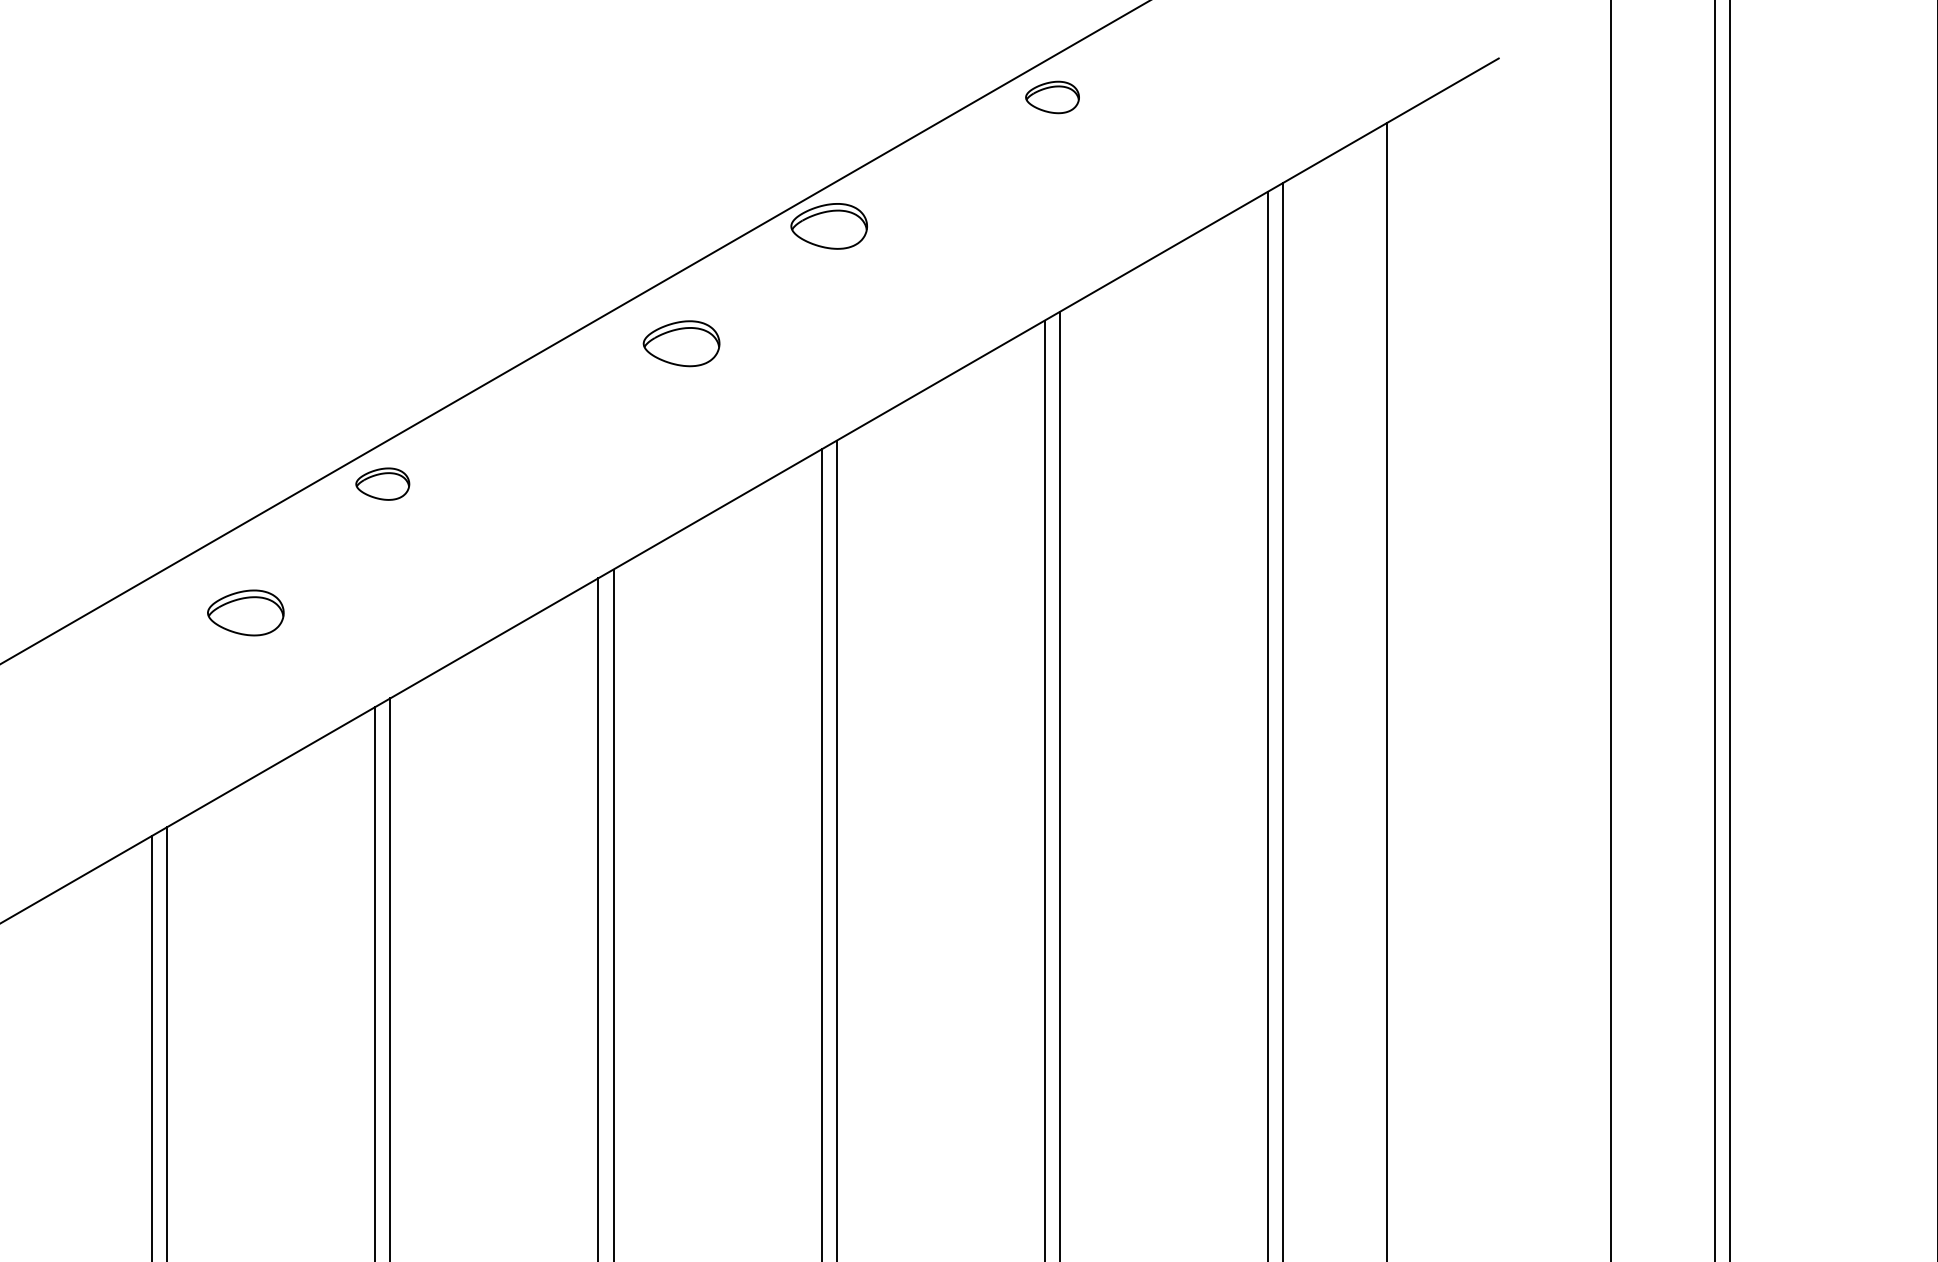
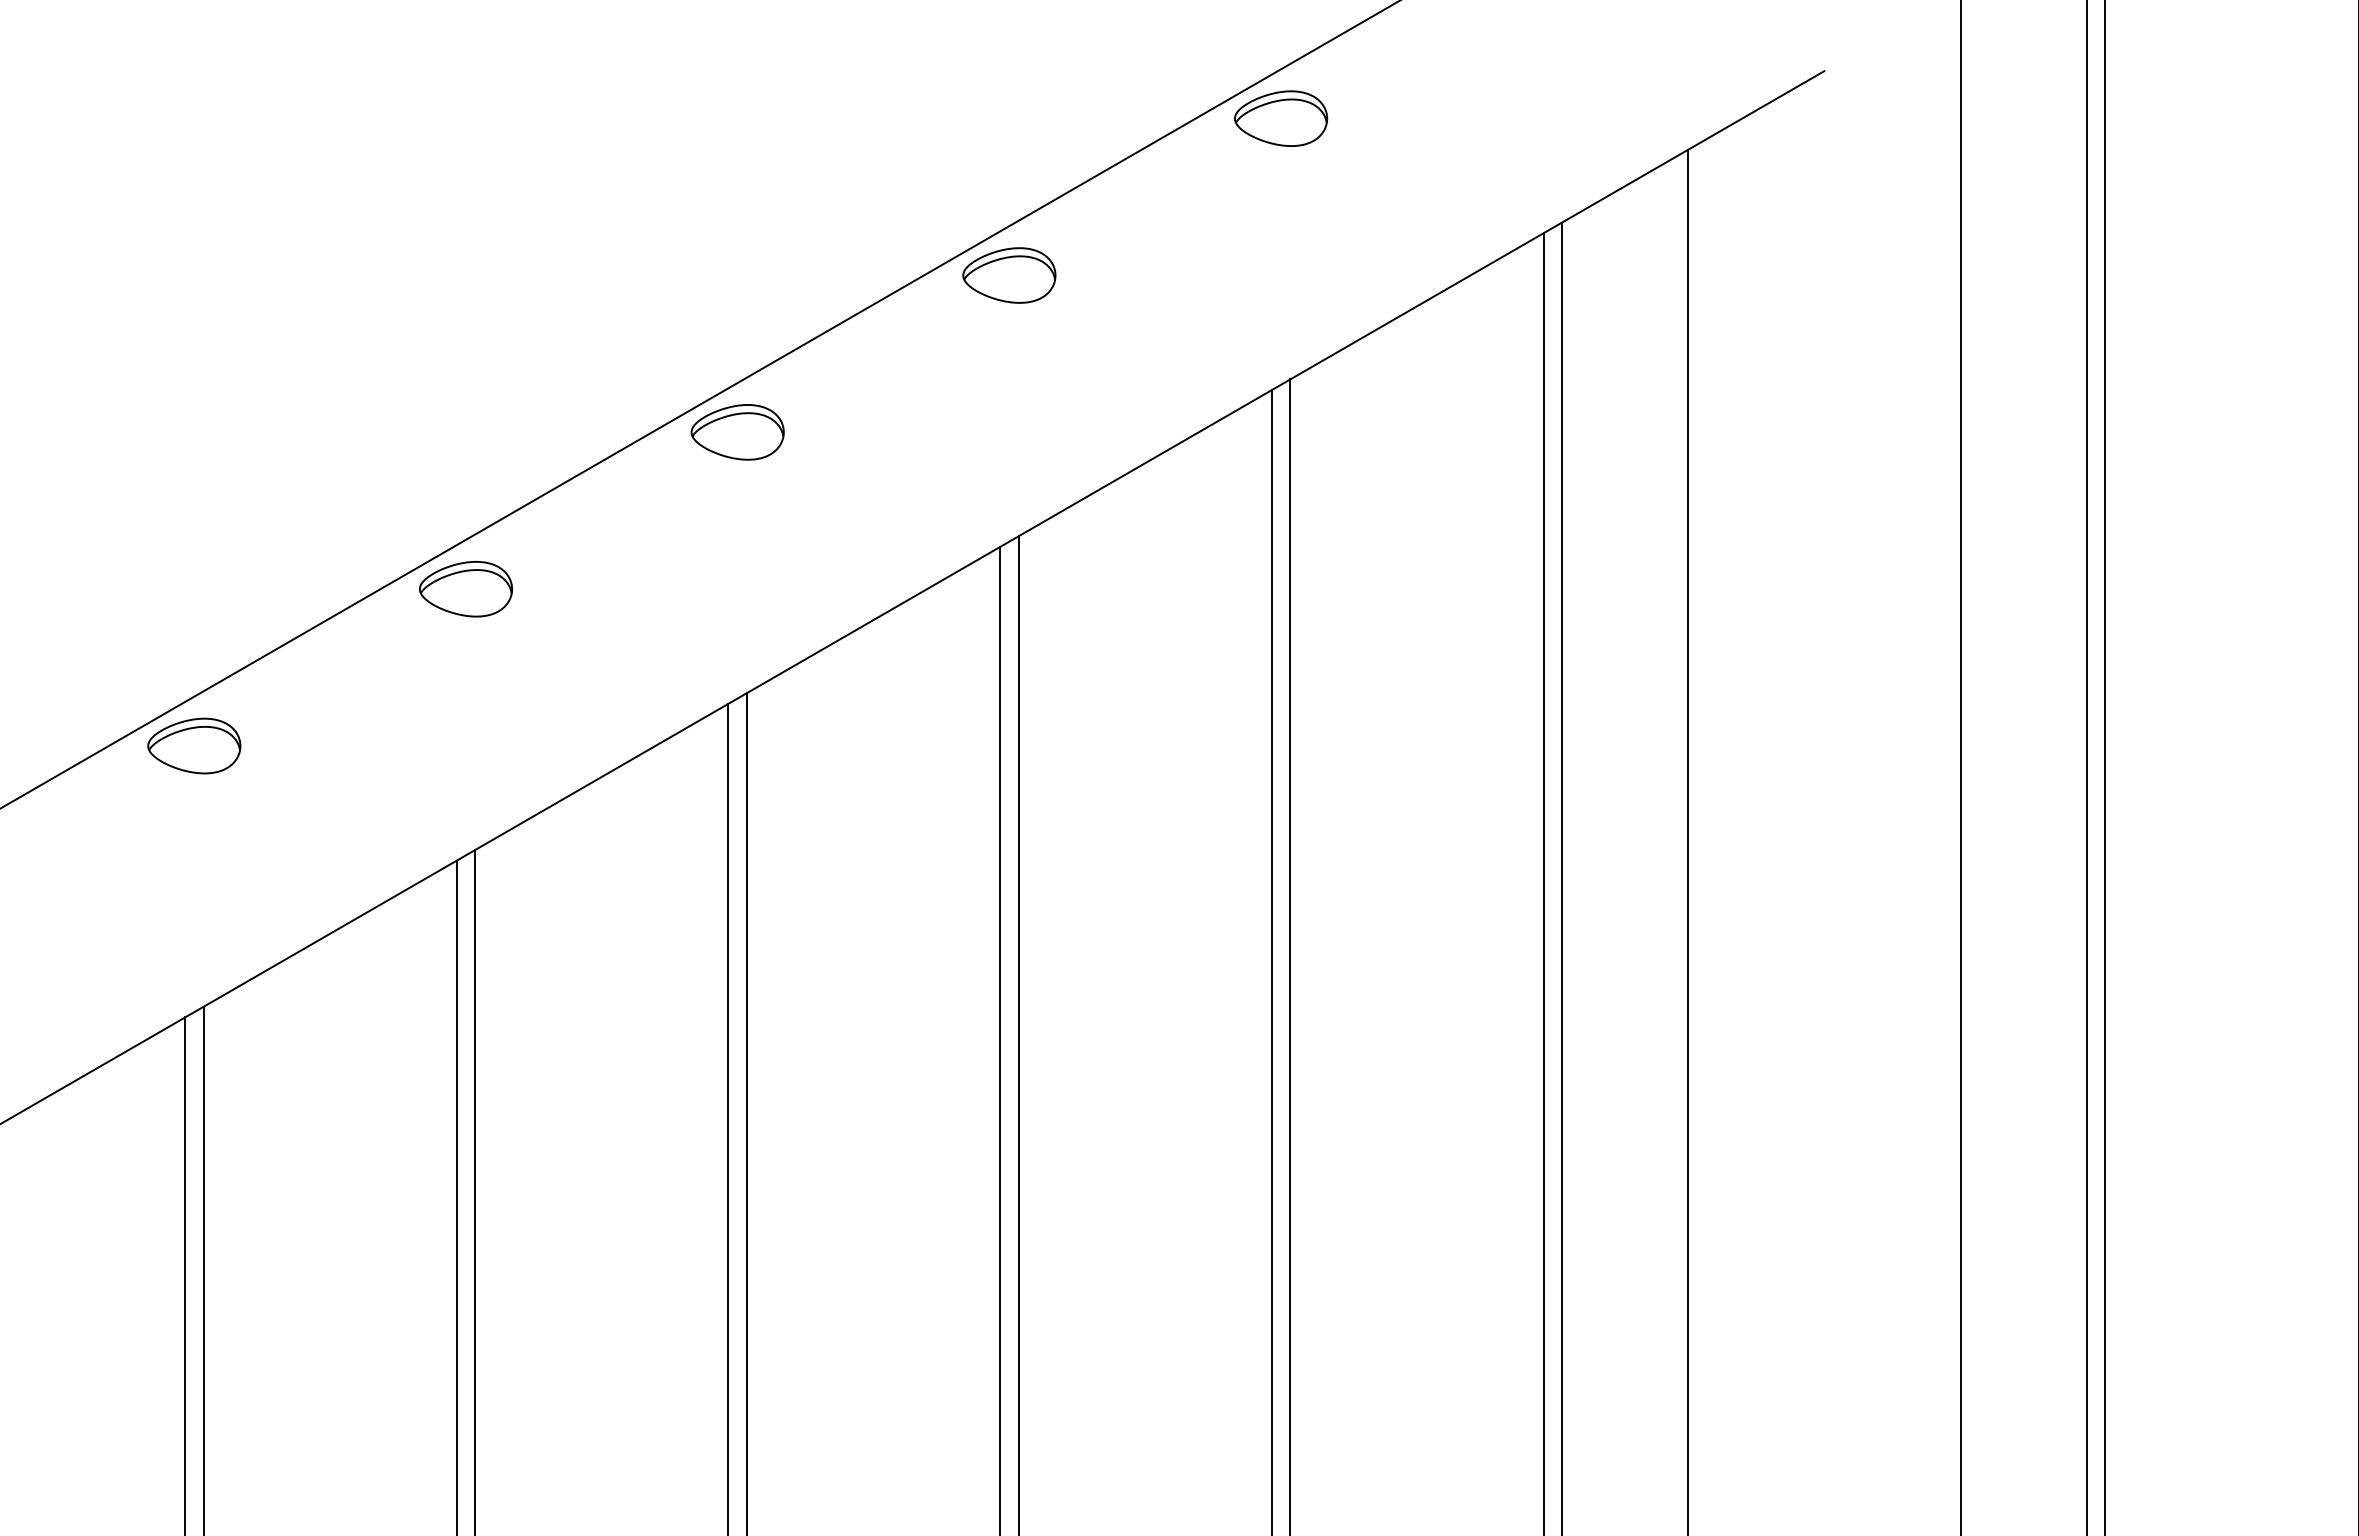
part: (1052, 97) -> (1281, 118), size x1.43
part: (681, 343) -> (737, 432), moved
part: (382, 484) -> (465, 589), size x1.43
part: (245, 612) -> (194, 745), moved

